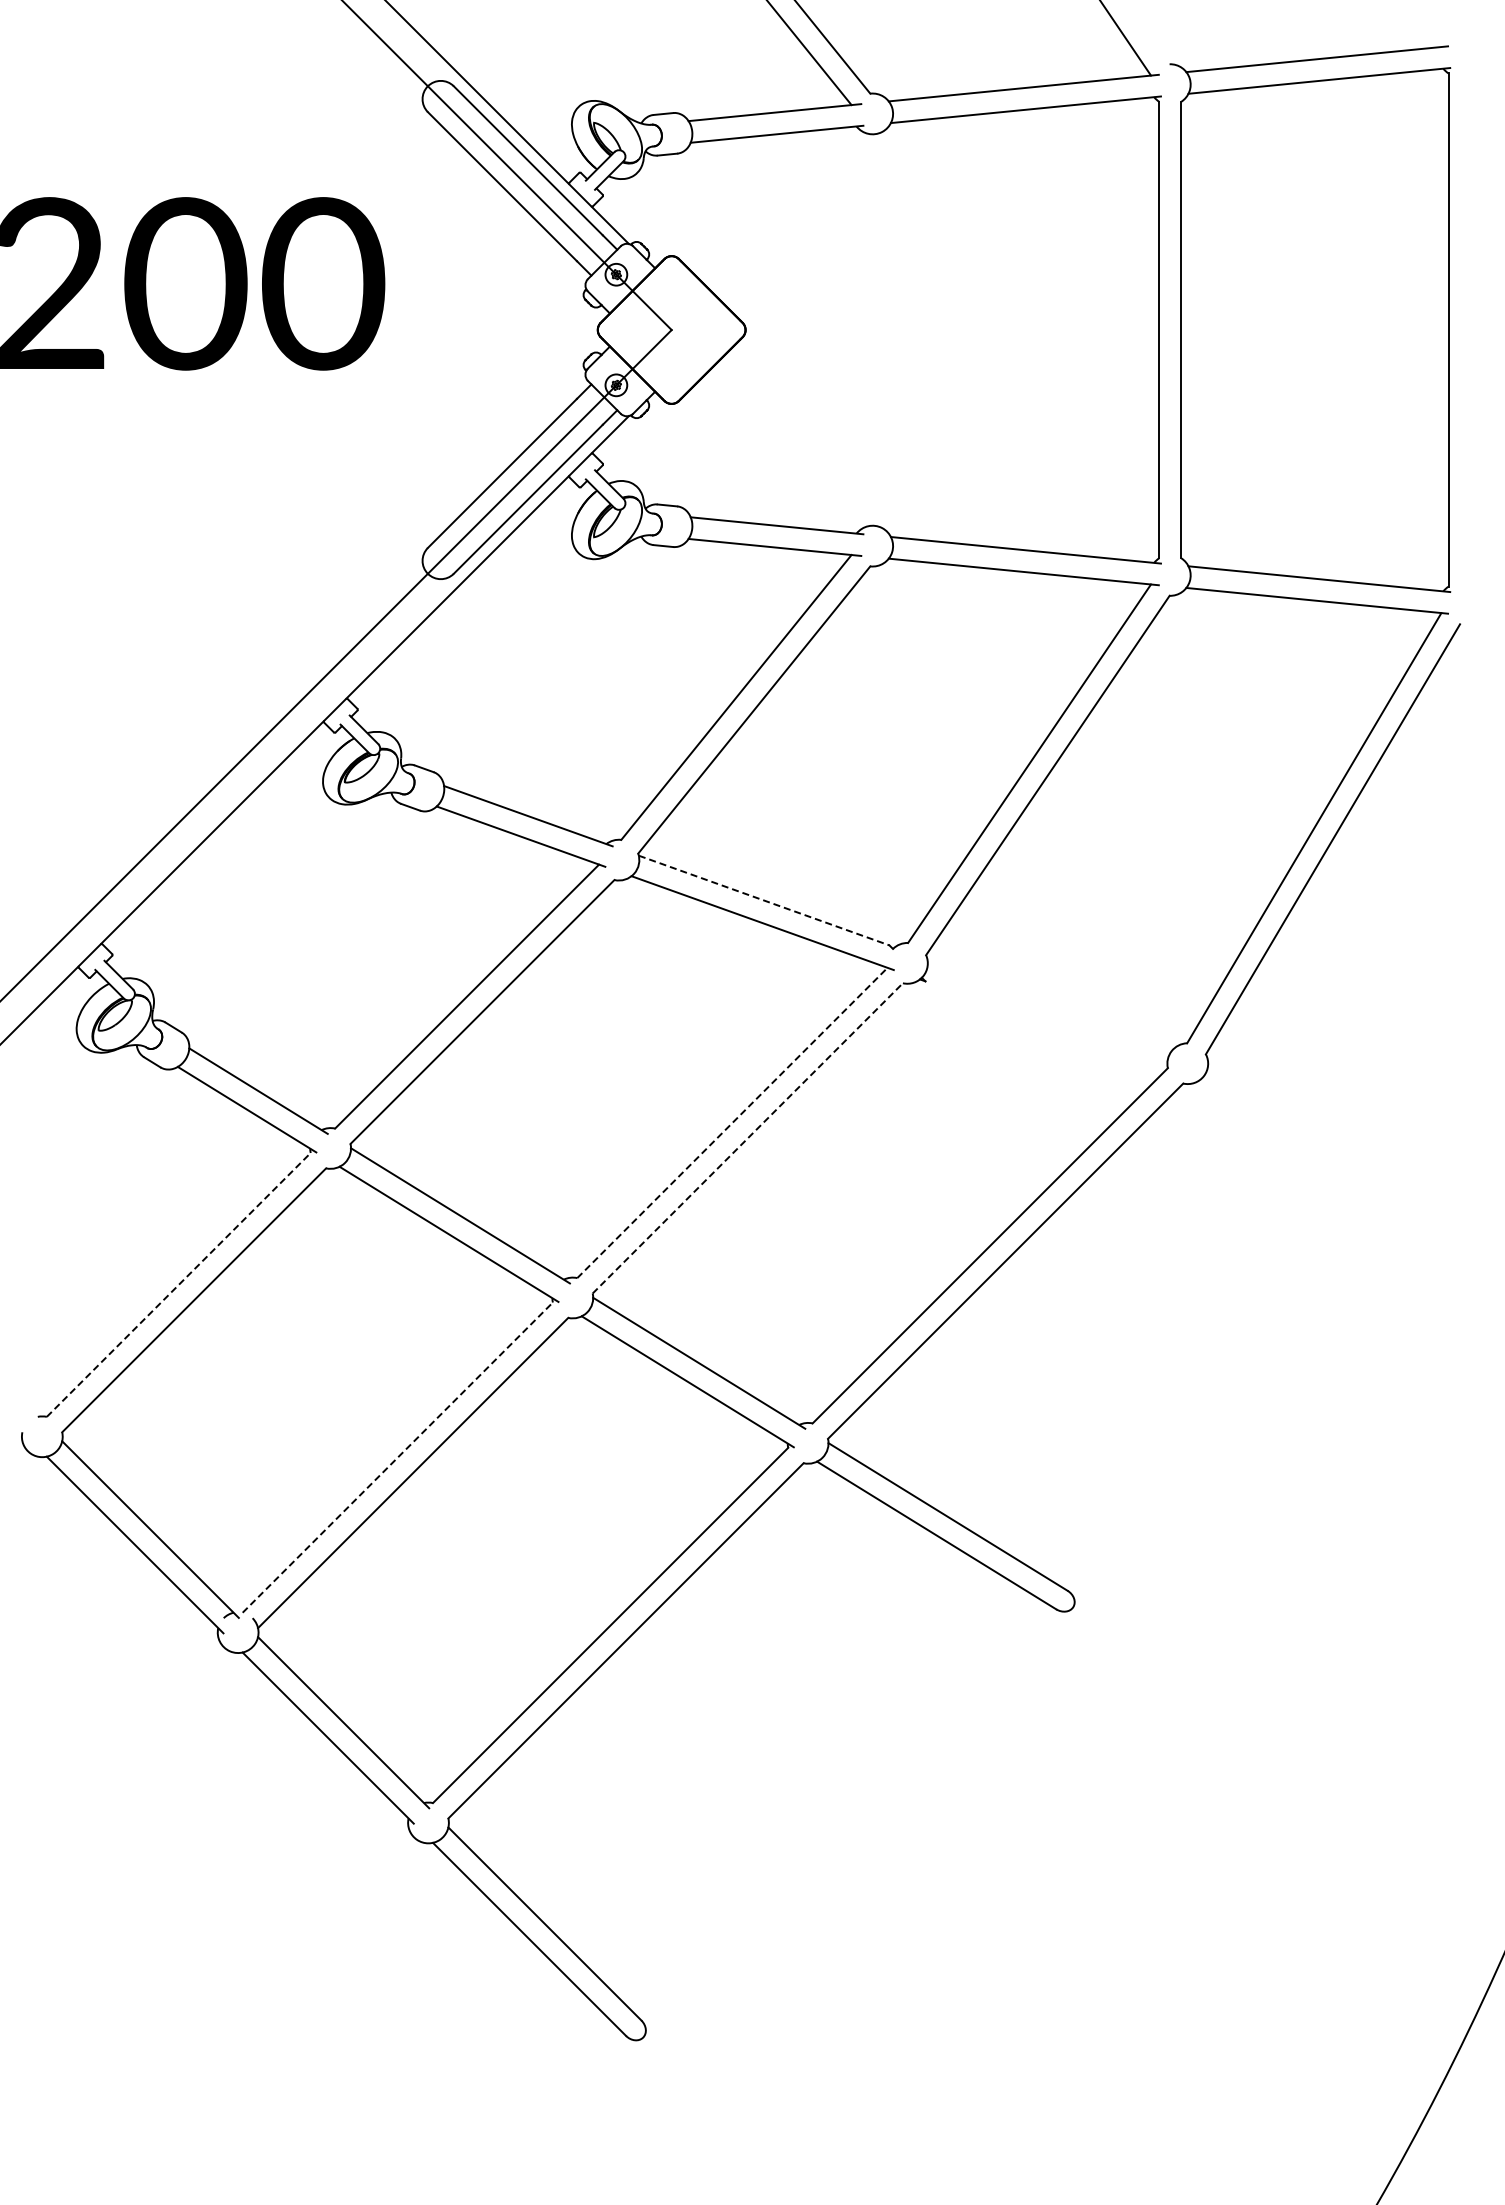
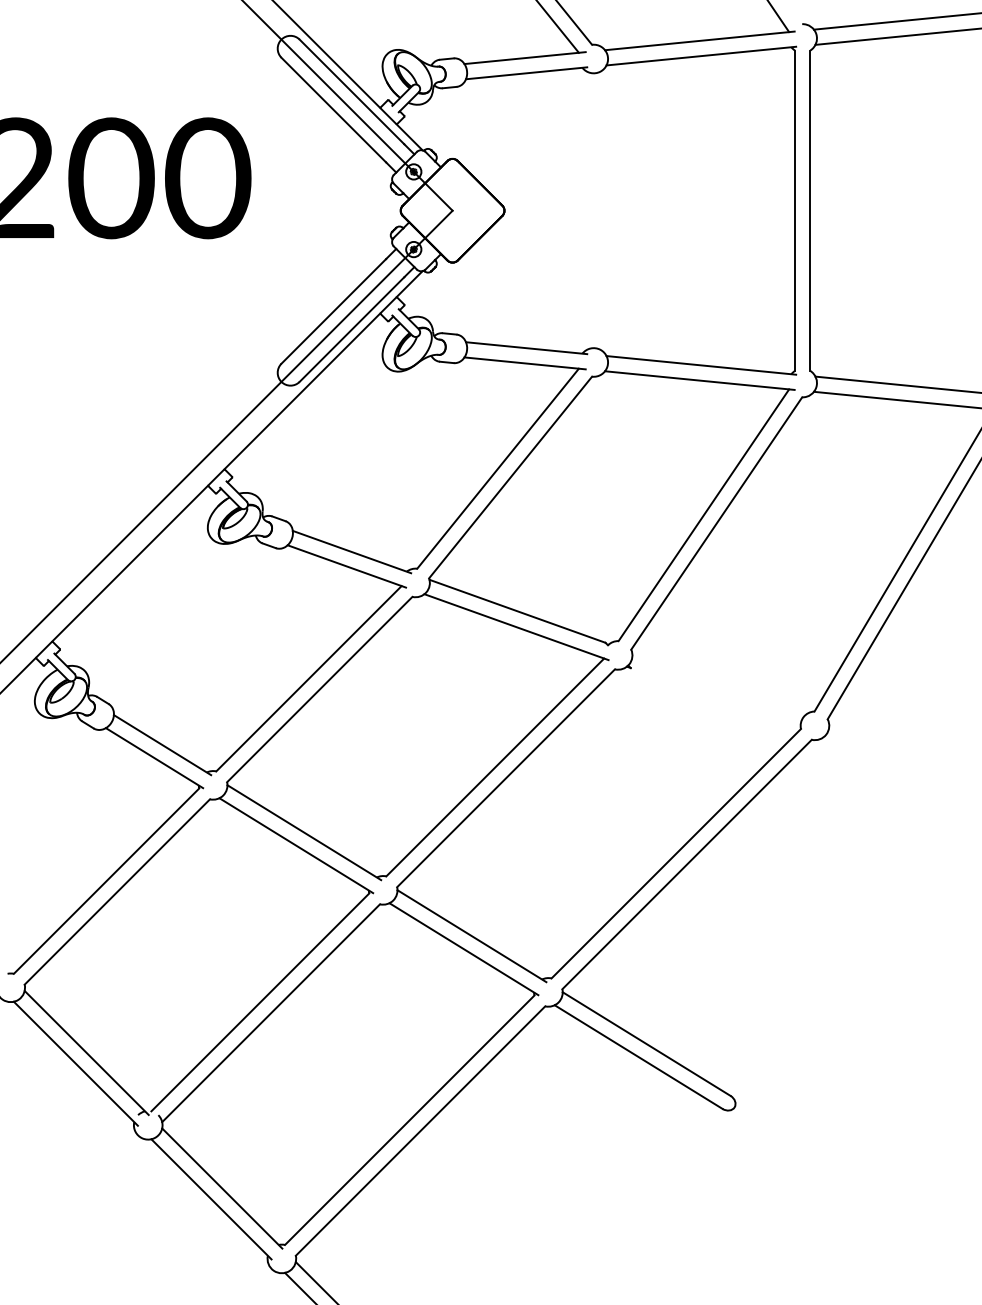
line: (764, 900) -> (517, 611), dashed -> solid
line: (732, 1122) -> (495, 767), dashed -> solid
line: (748, 1138) -> (506, 778), dashed -> solid
line: (178, 1284) -> (106, 880), dashed -> solid
line: (398, 1457) -> (260, 1002), dashed -> solid

